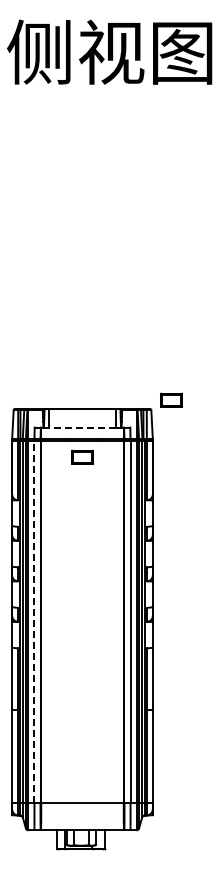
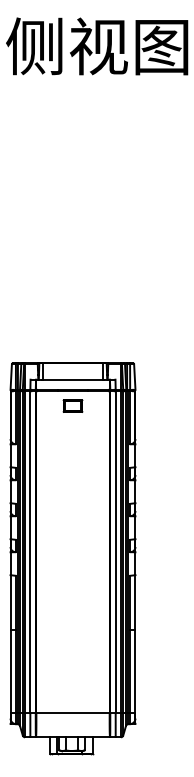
part: (171, 399) -> (152, 354), removed
line: (82, 427) -> (73, 379), dashed -> solid
line: (34, 621) -> (30, 551), dashed -> solid

